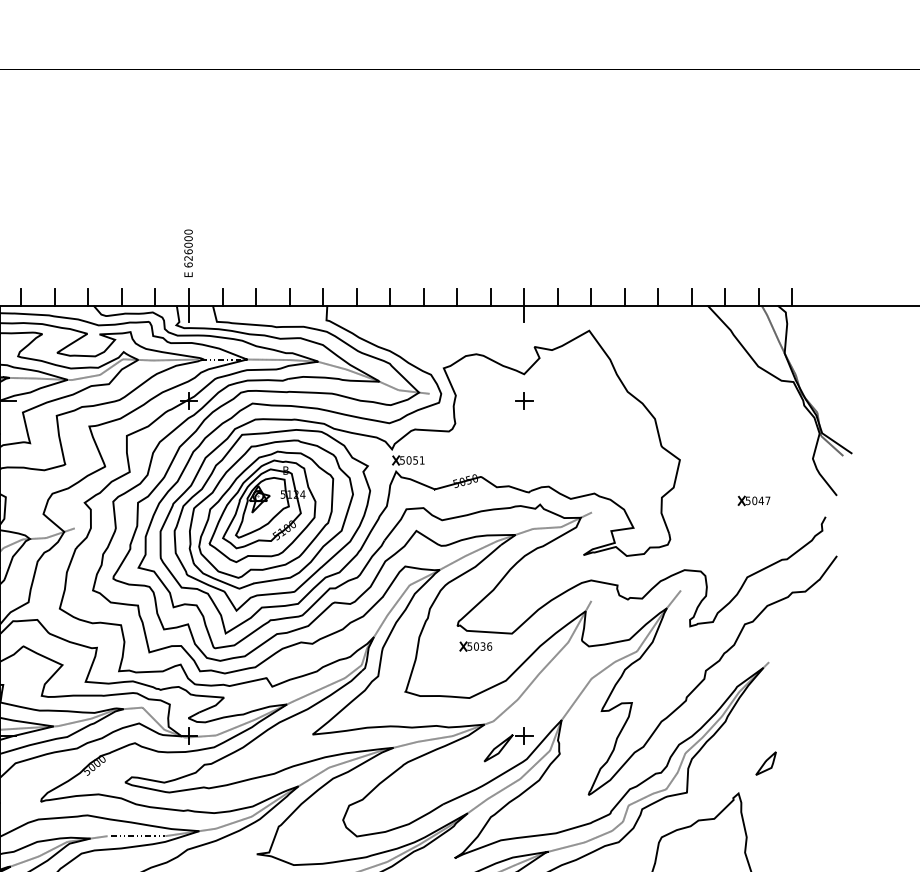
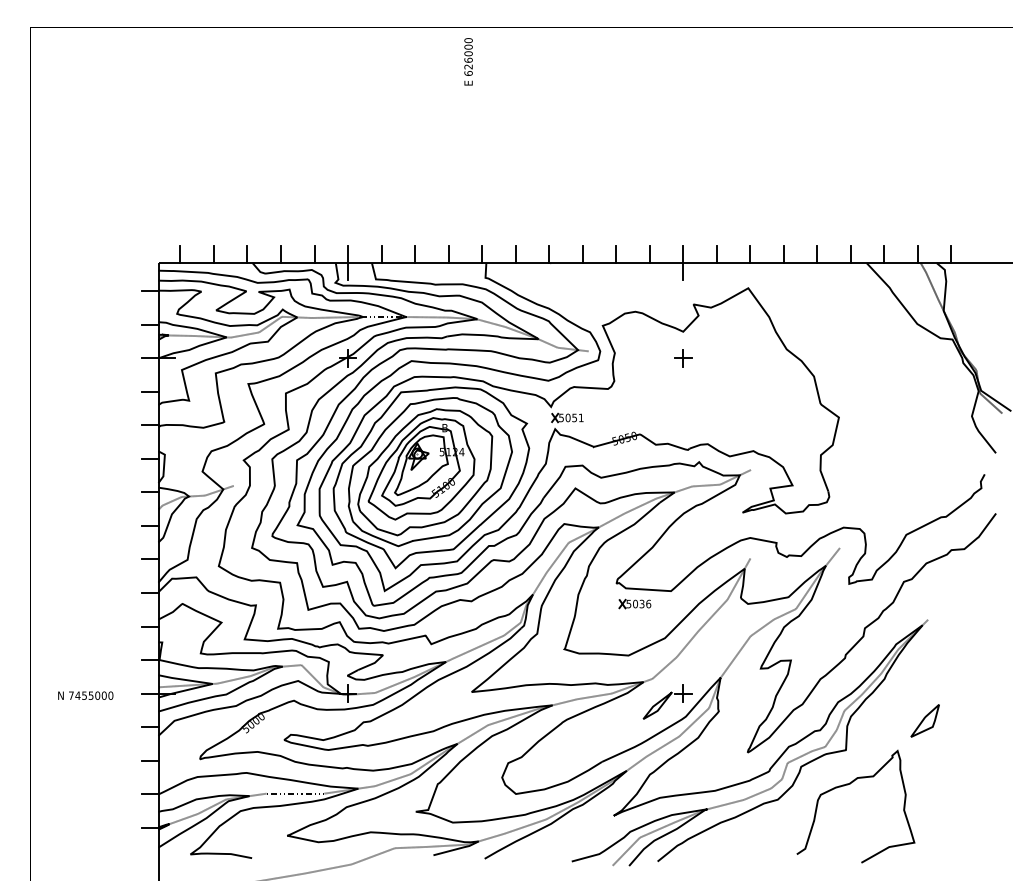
text: (188, 252) -> (468, 61), moved
part: (753, 500) -> (912, 458), removed
part: (765, 763) -> (924, 721), size x1.4

